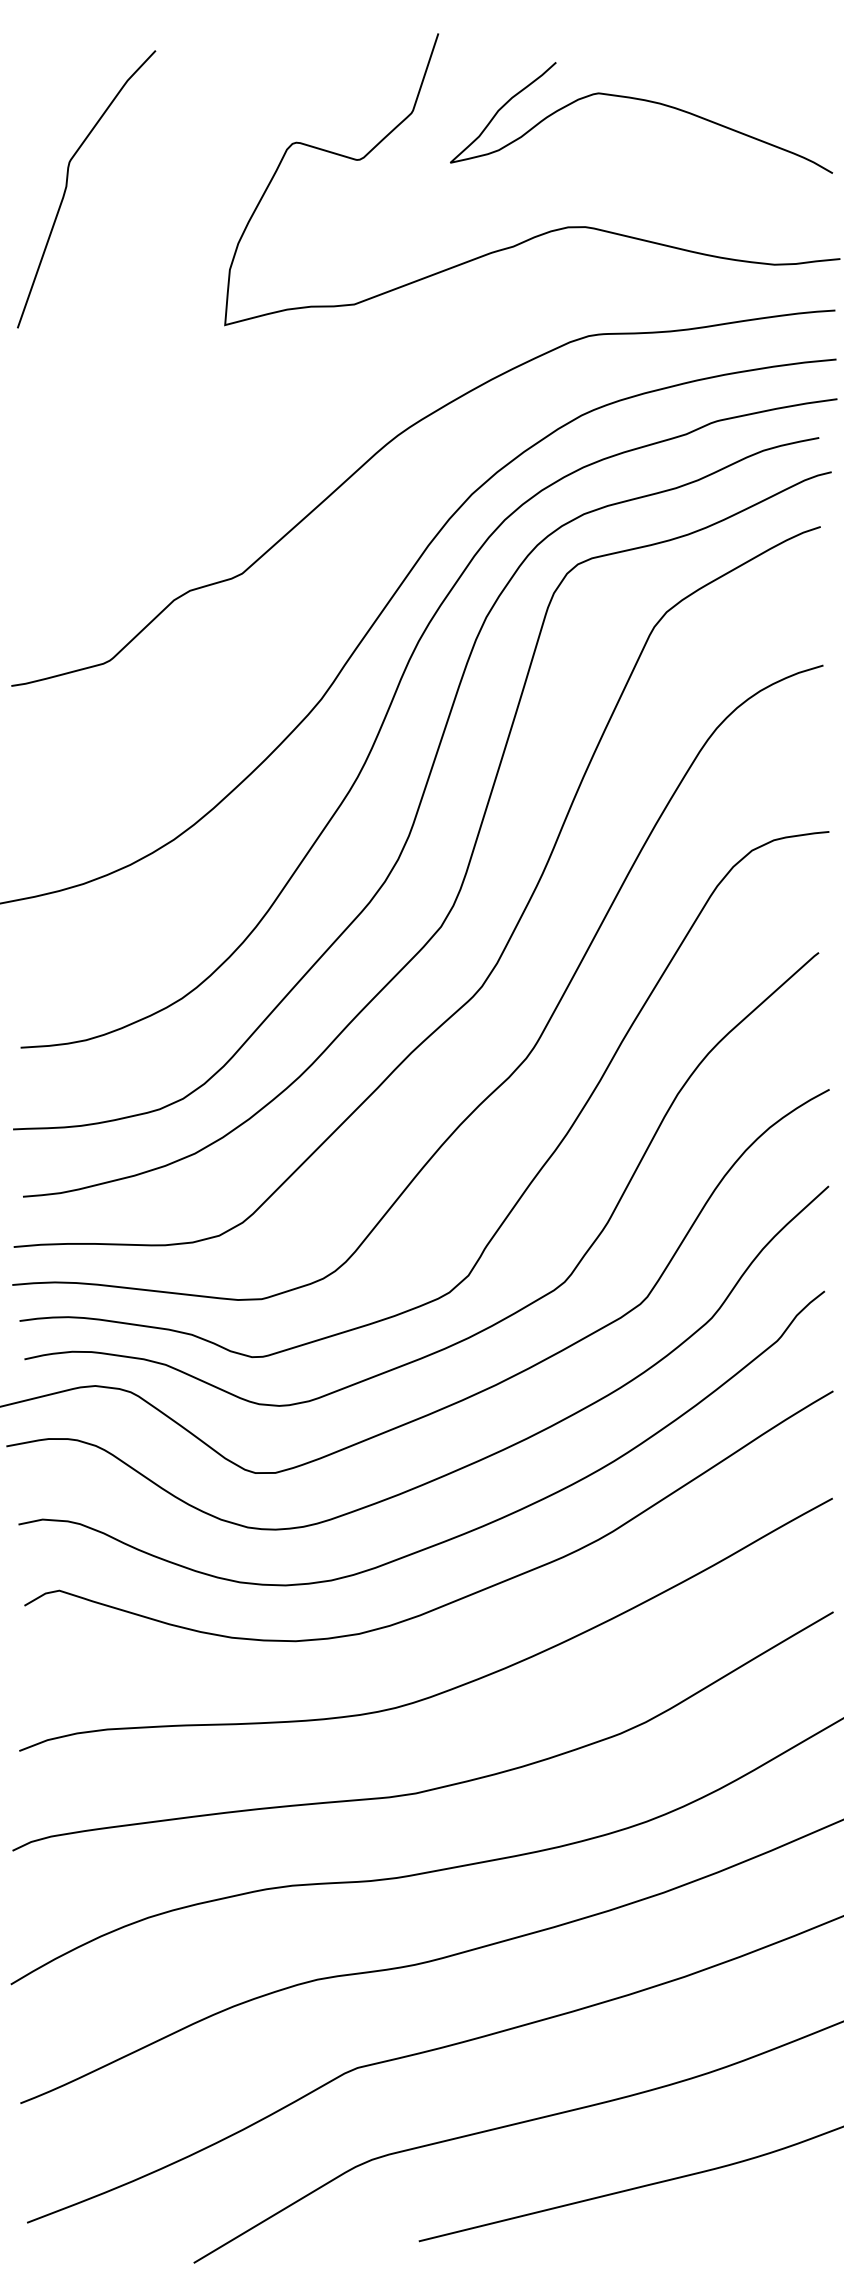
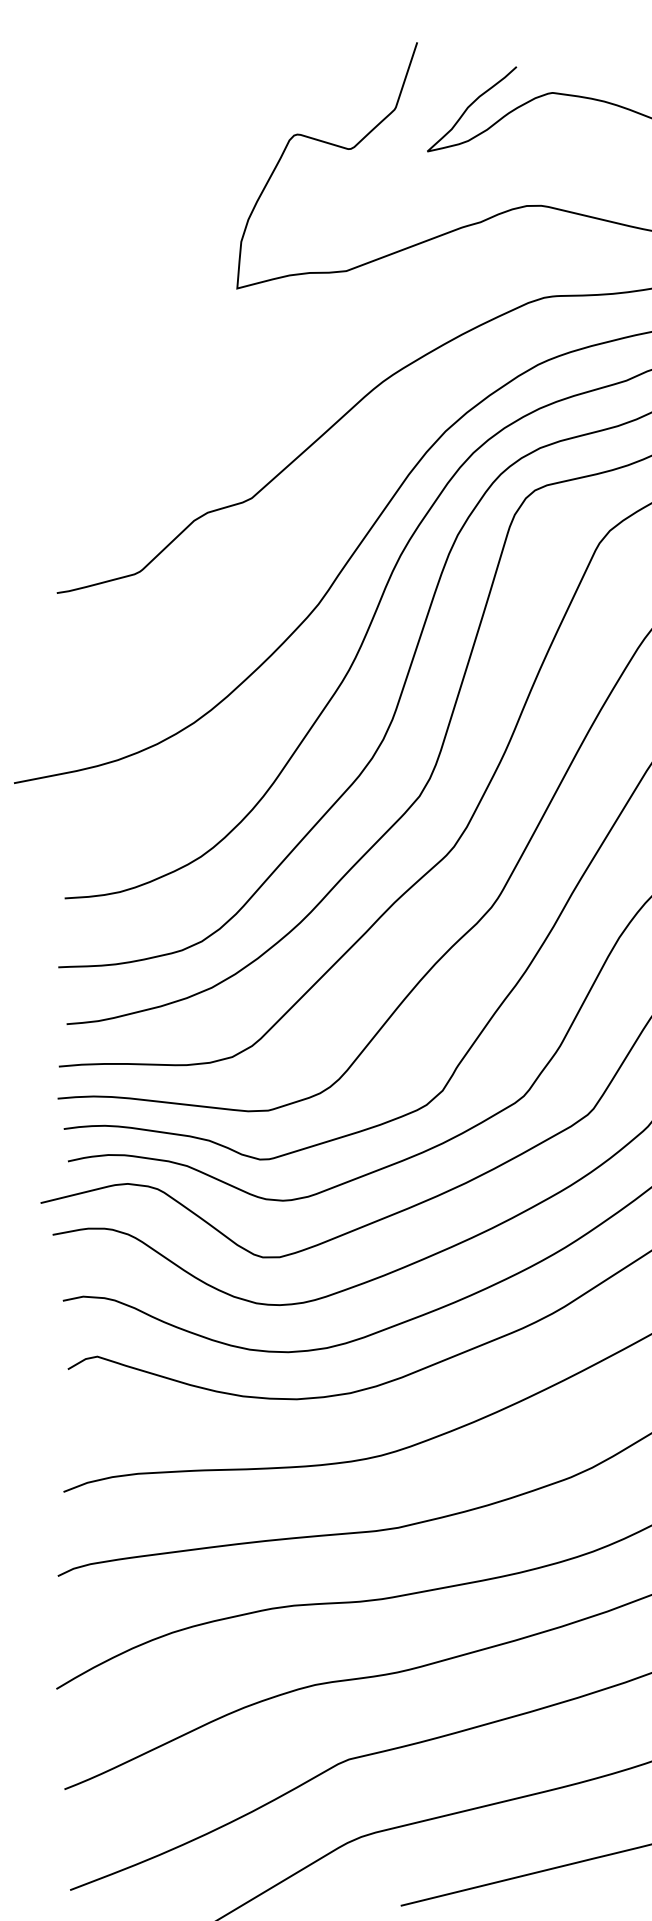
curve: (67, 186) -> (104, 171), removed

